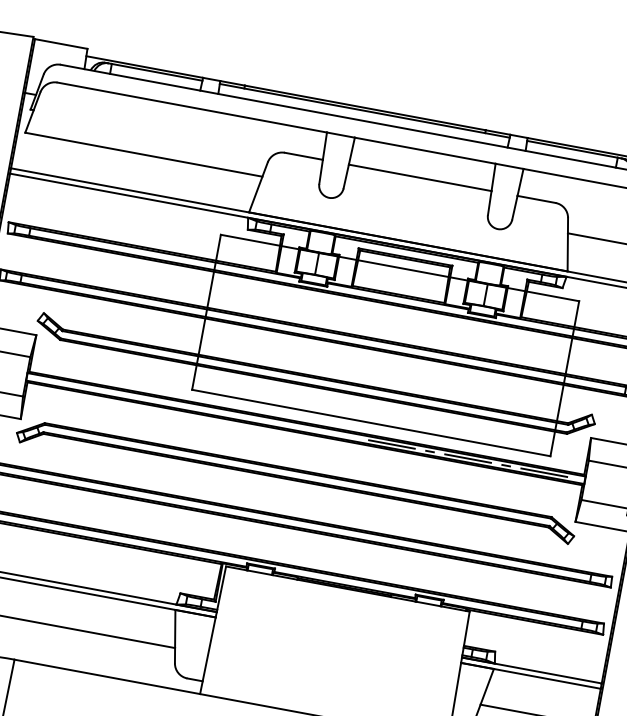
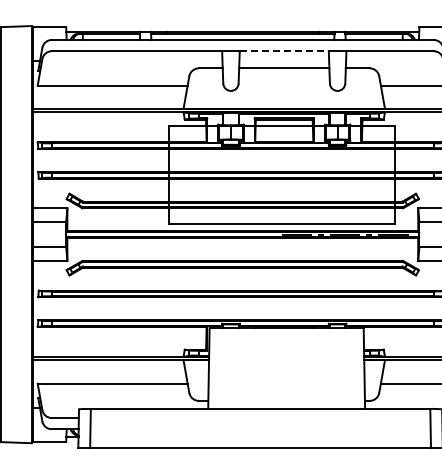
line: (425, 151) -> (284, 51), solid -> dashed

